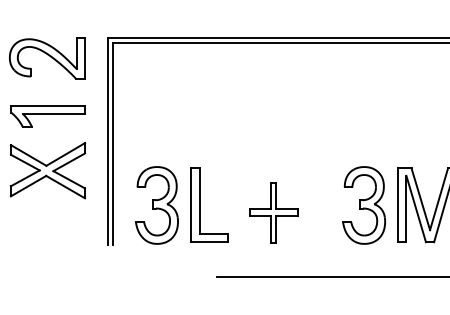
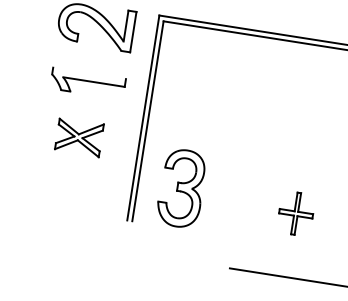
line: (48, 106) -> (89, 73), removed
part: (47, 170) -> (78, 136), size x0.6
part: (200, 204) -> (224, 194), removed
part: (273, 212) -> (295, 213), size x0.7

